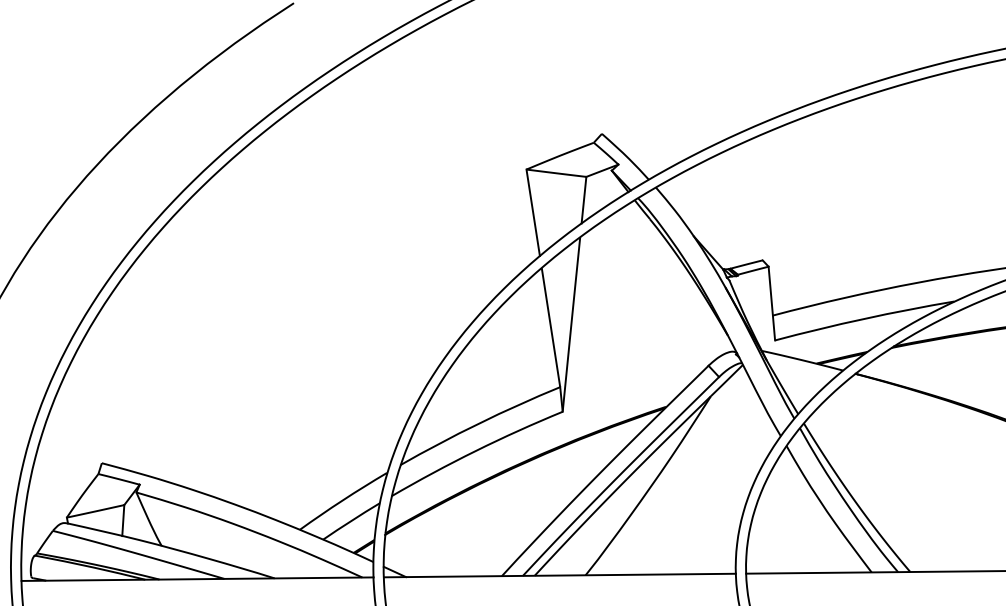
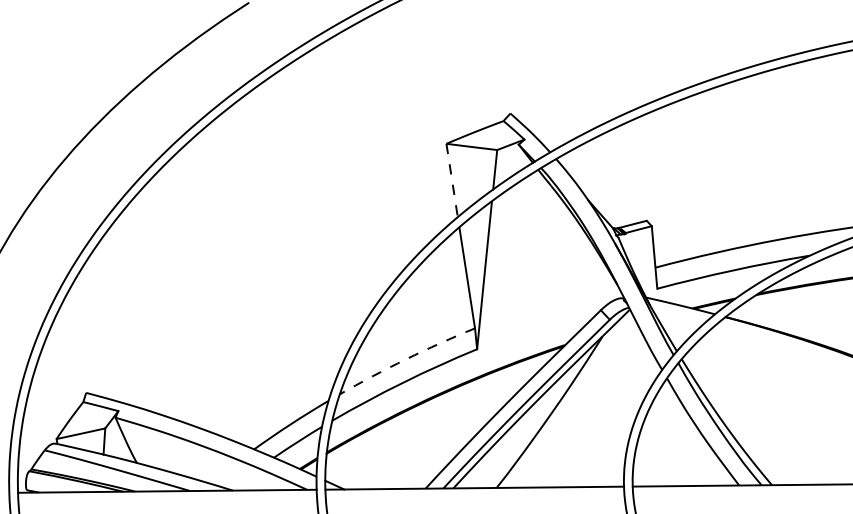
line: (533, 212) -> (452, 180), solid -> dashed
arc: (479, 423) -> (406, 359), solid -> dashed

